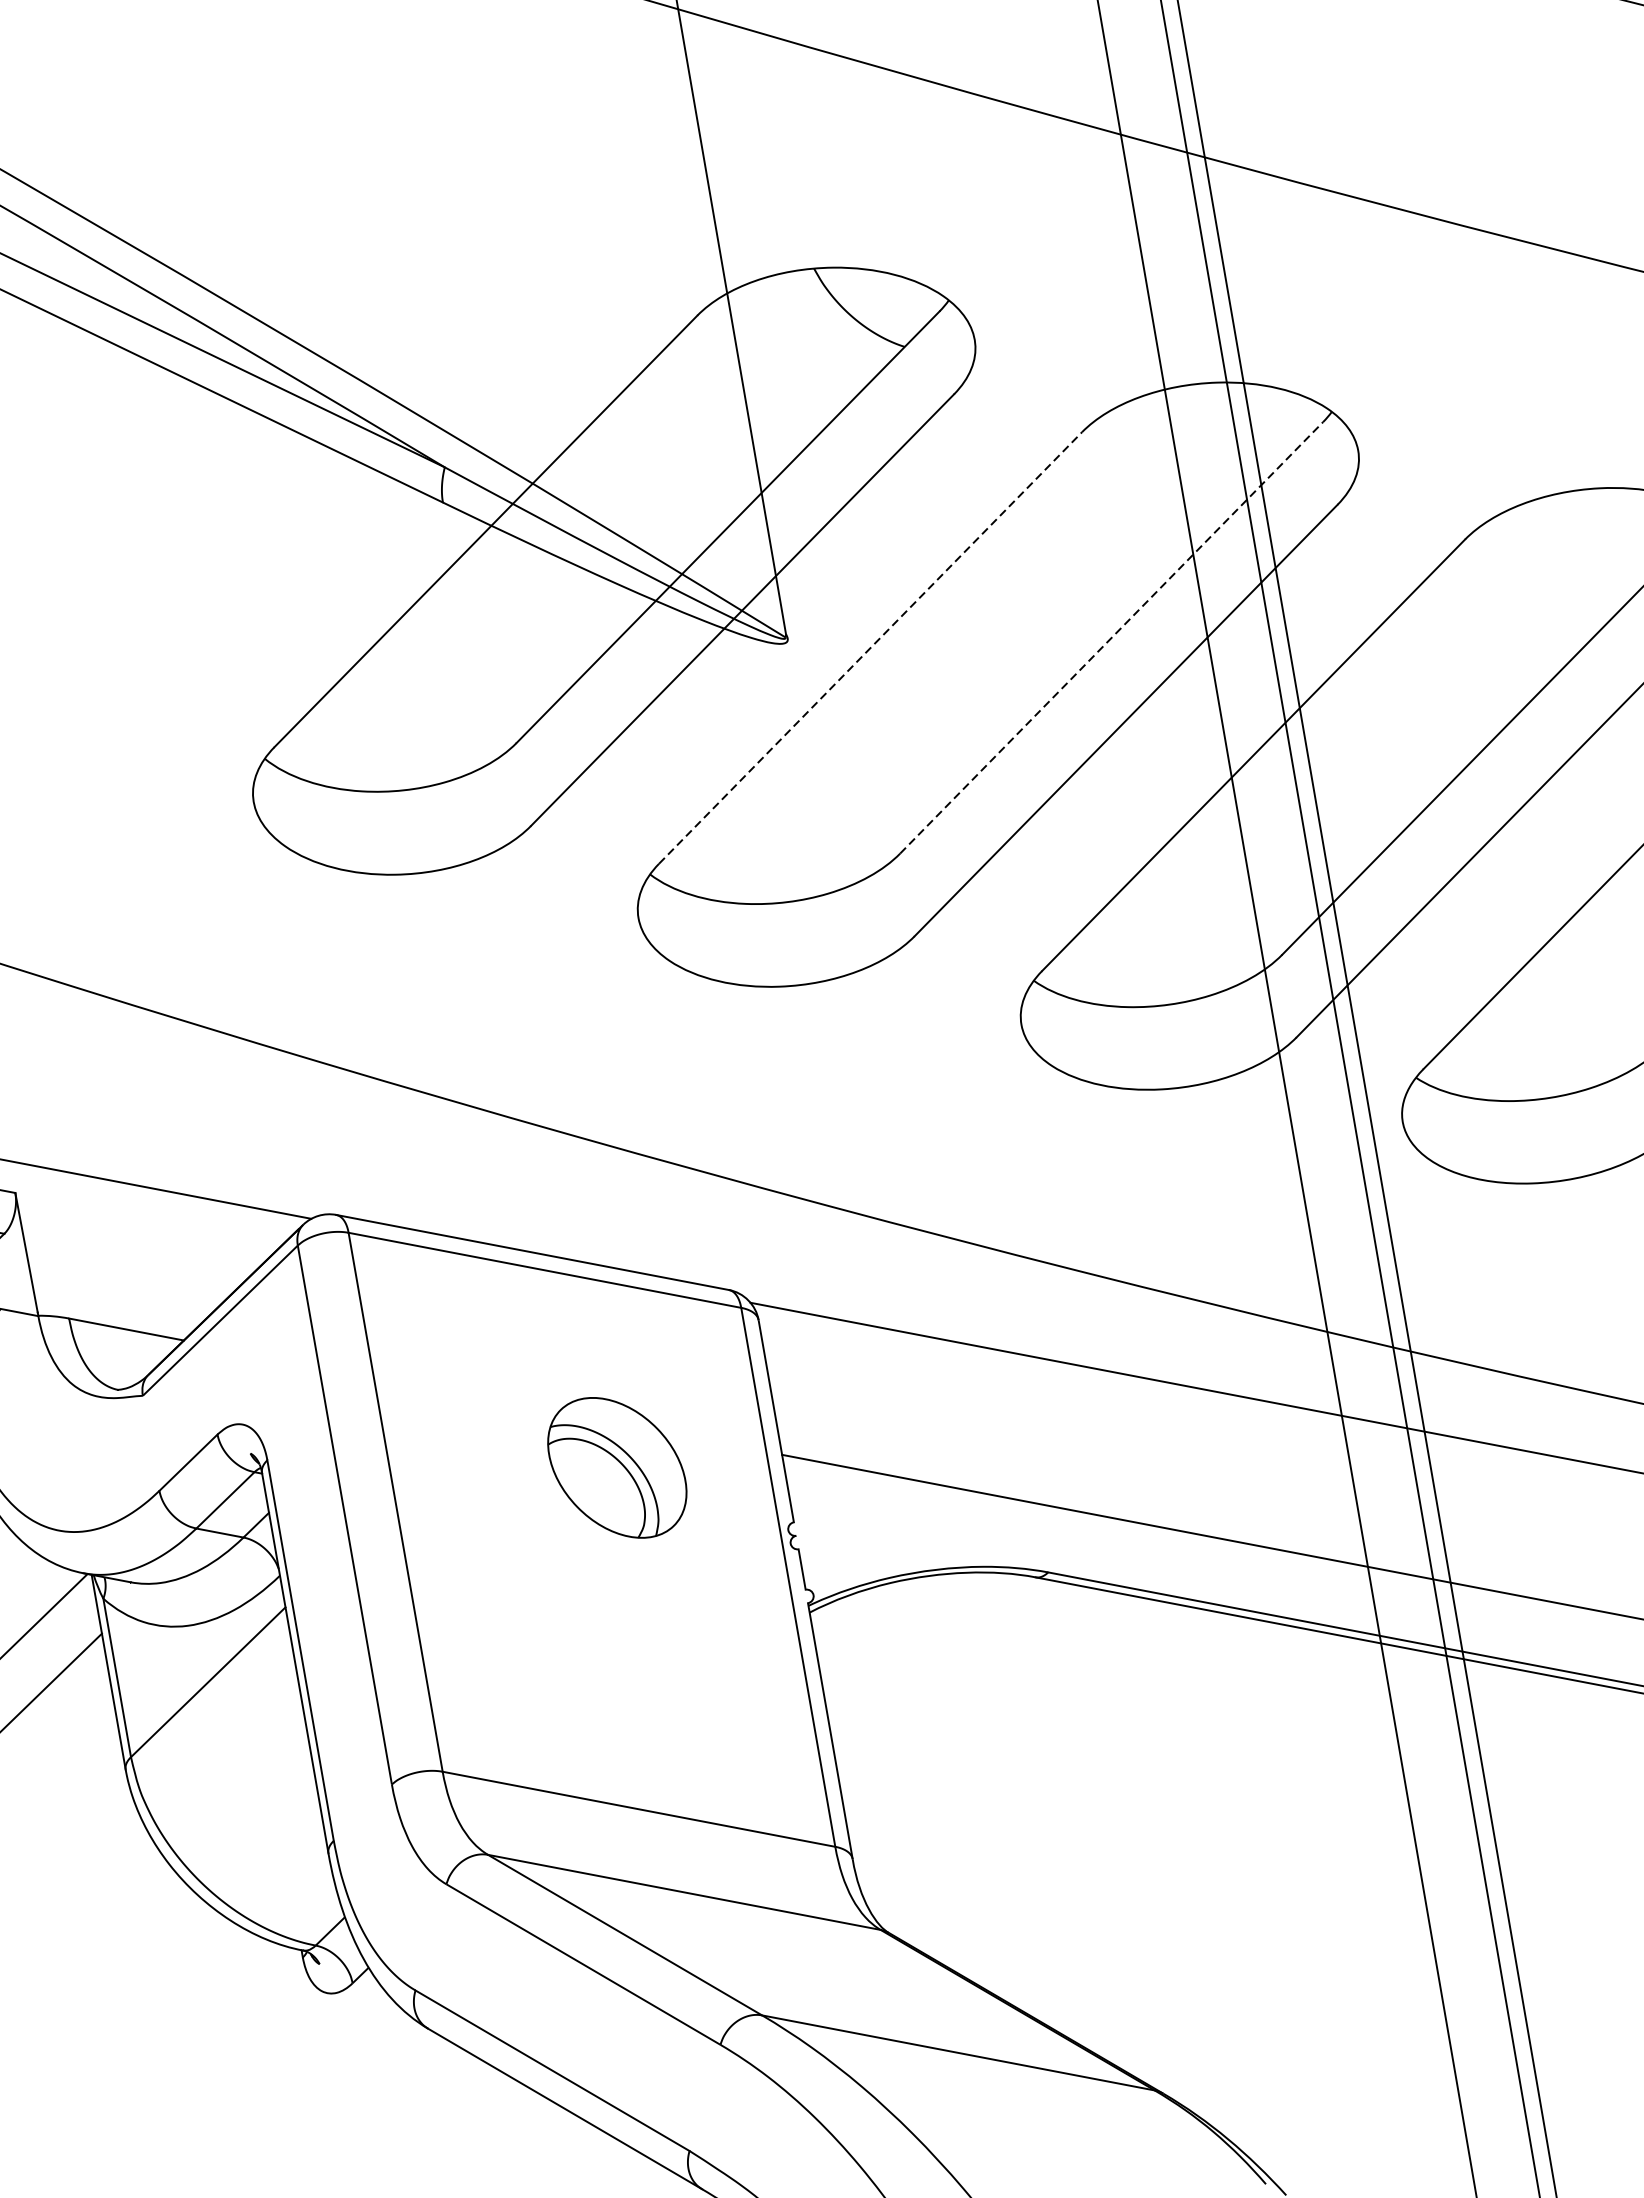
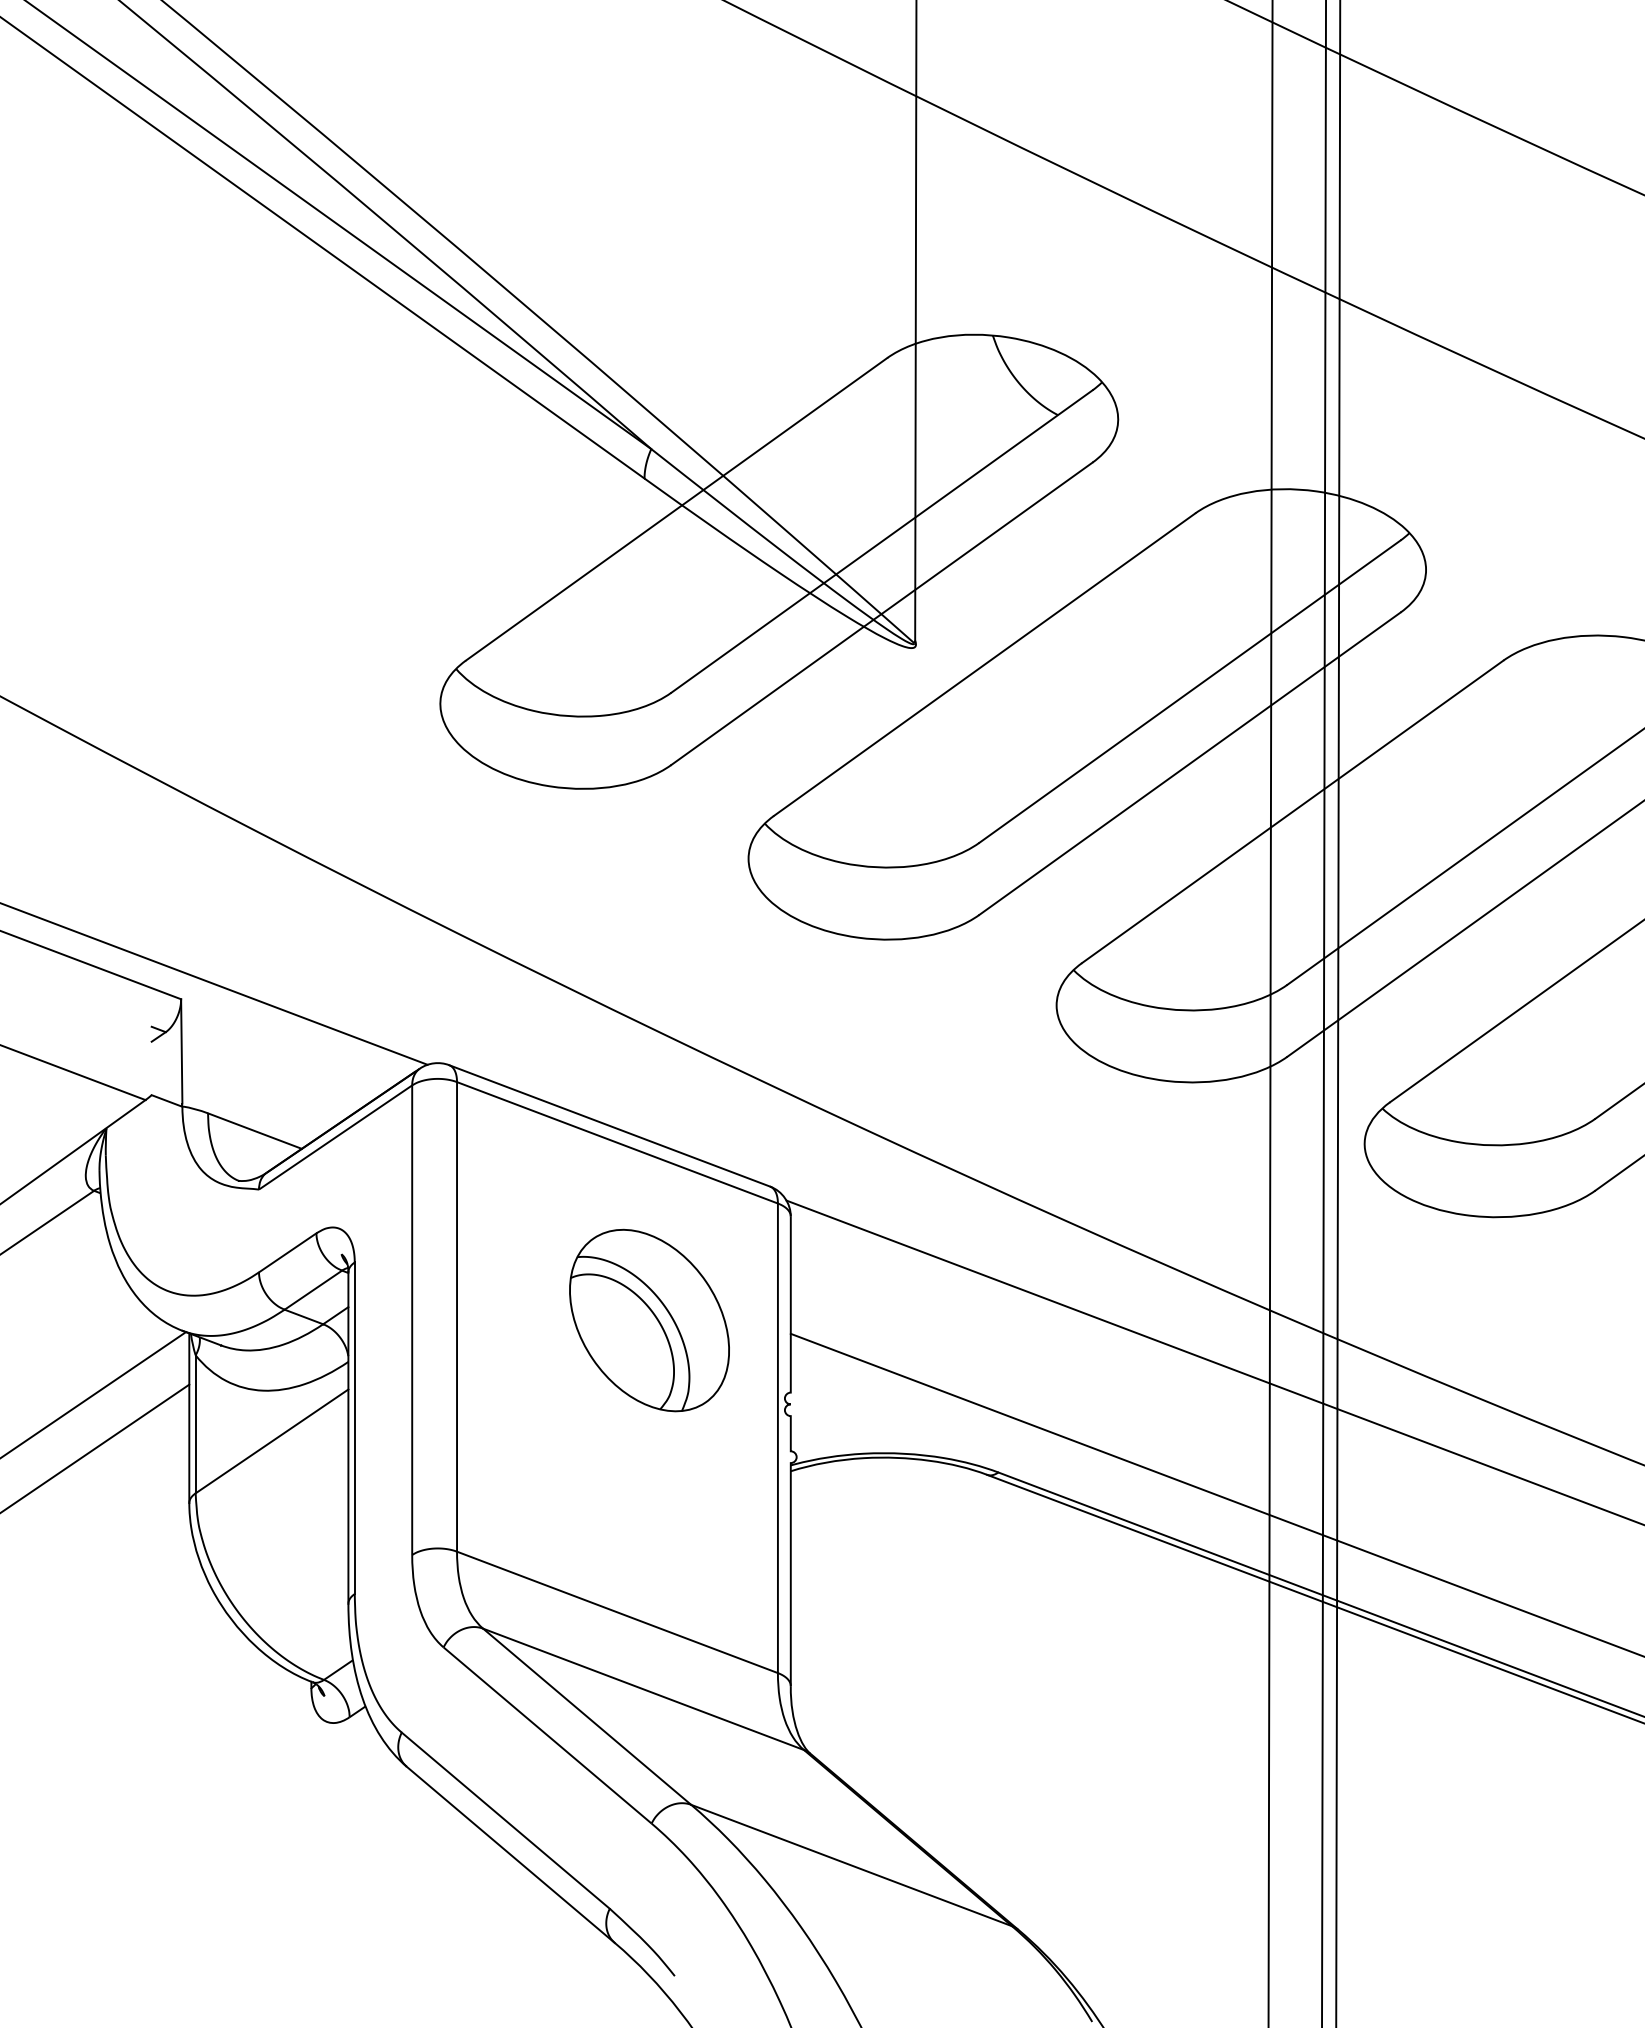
line: (1112, 637) -> (1190, 691), dashed -> solid
line: (871, 647) -> (985, 664), dashed -> solid
part: (617, 1467) -> (649, 1320), size x1.43

